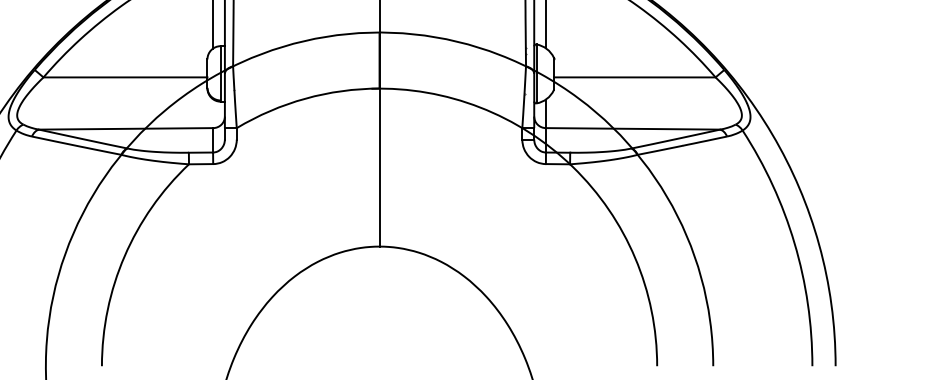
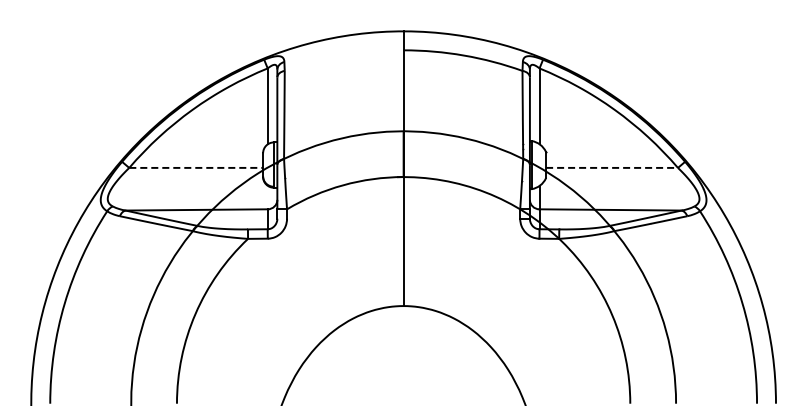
line: (125, 76) -> (196, 167), solid -> dashed
line: (635, 76) -> (612, 167), solid -> dashed

